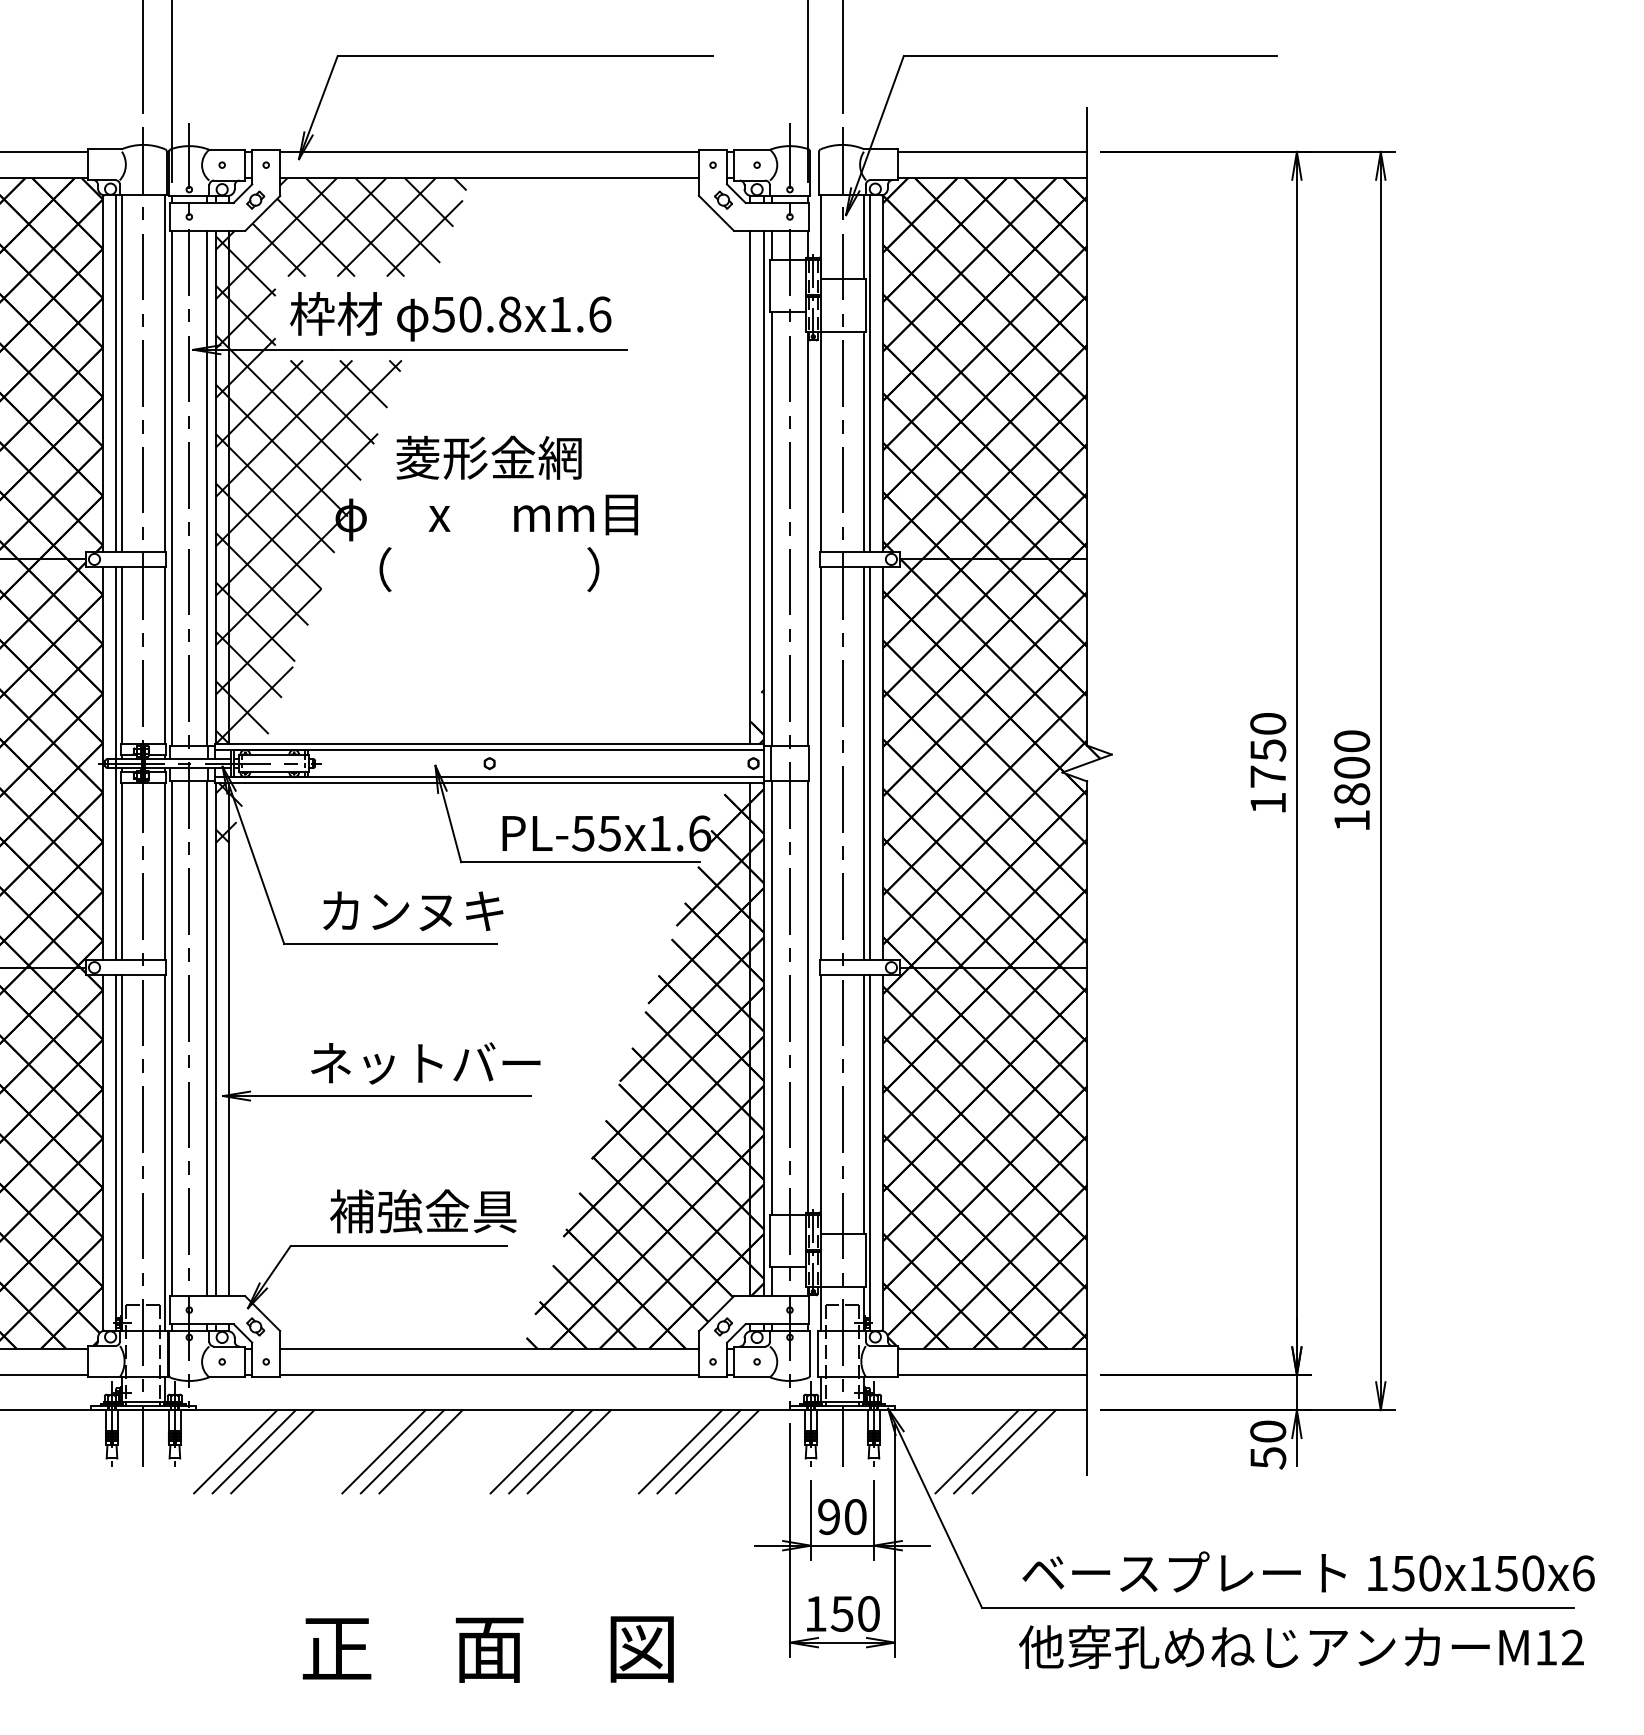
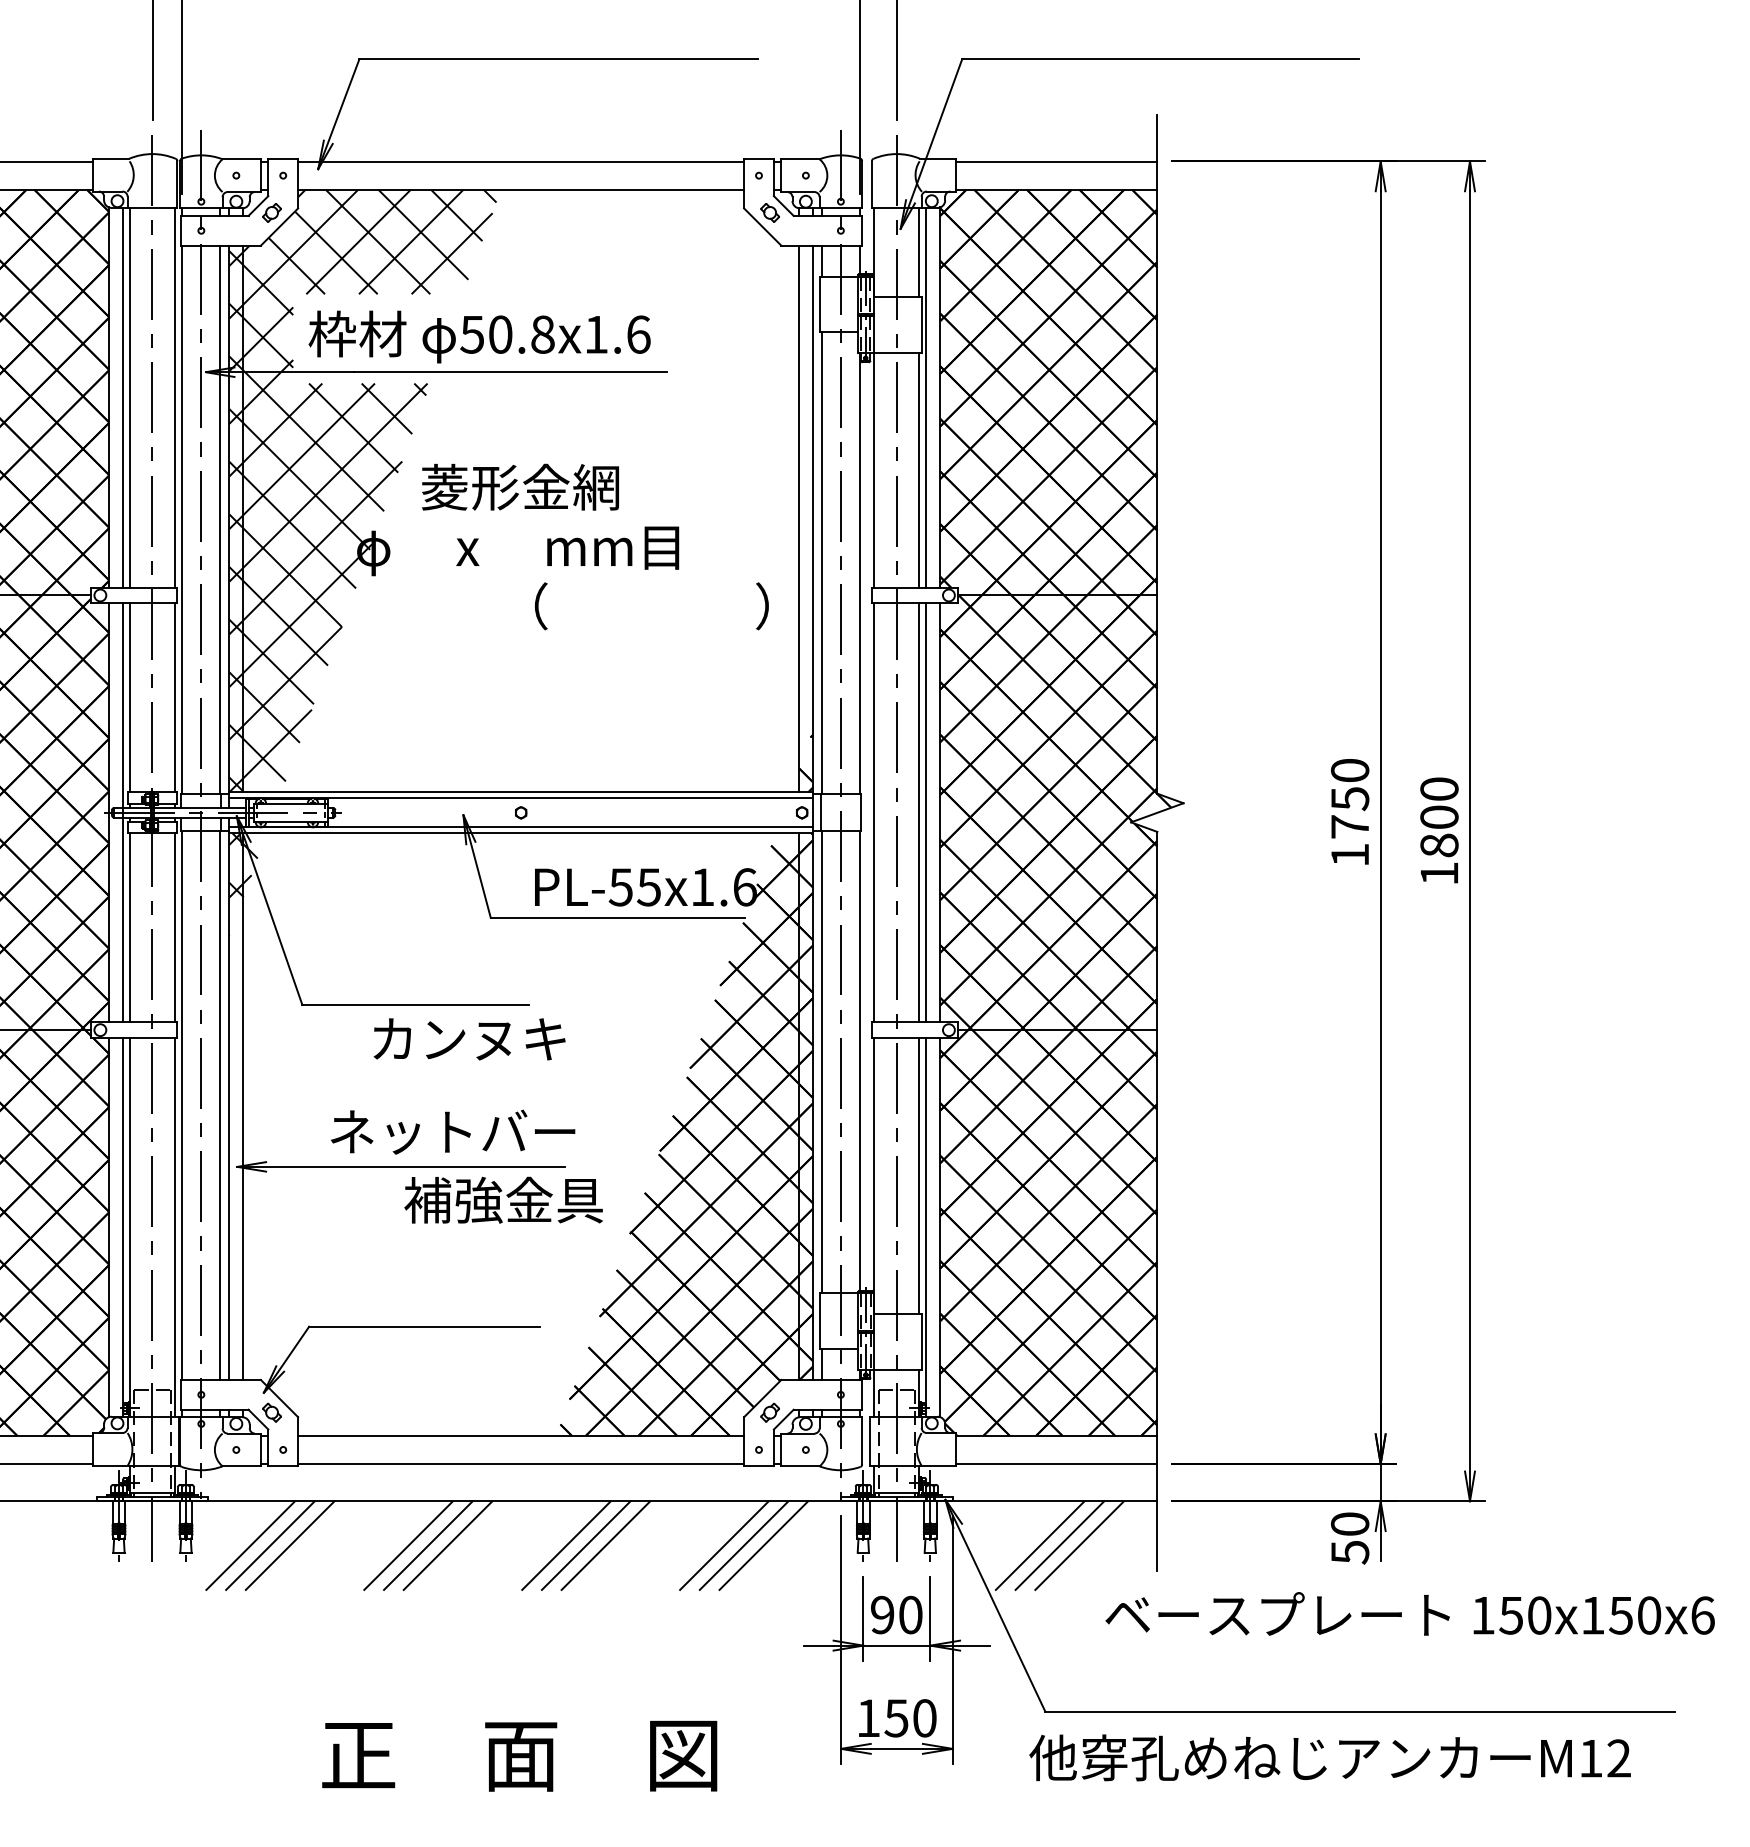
text: (489, 569) -> (651, 606), moved
text: (413, 911) -> (469, 1039), moved
text: (423, 1211) -> (503, 1200), moved
text: (1308, 1571) -> (1410, 1613), moved
text: (1301, 1647) -> (1330, 1758), moved

